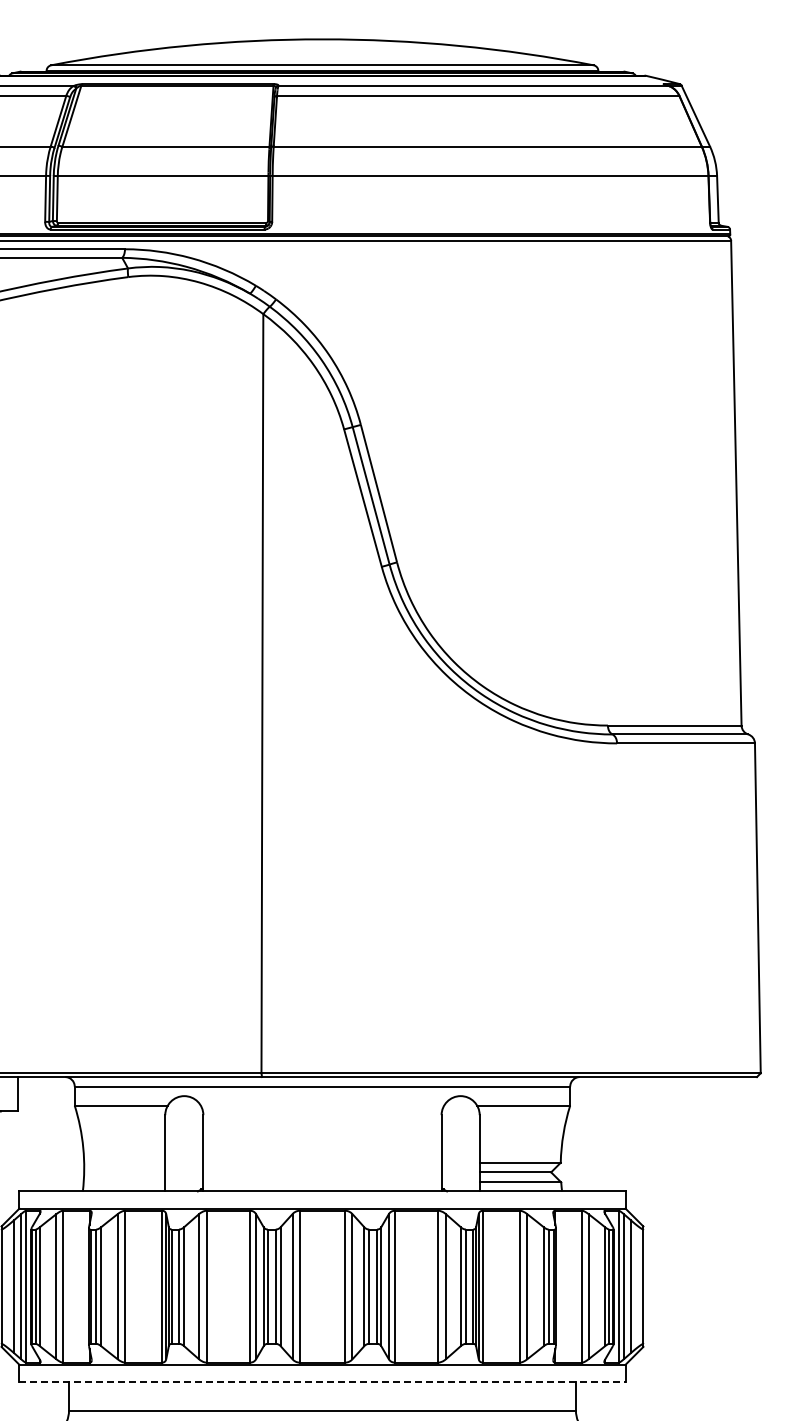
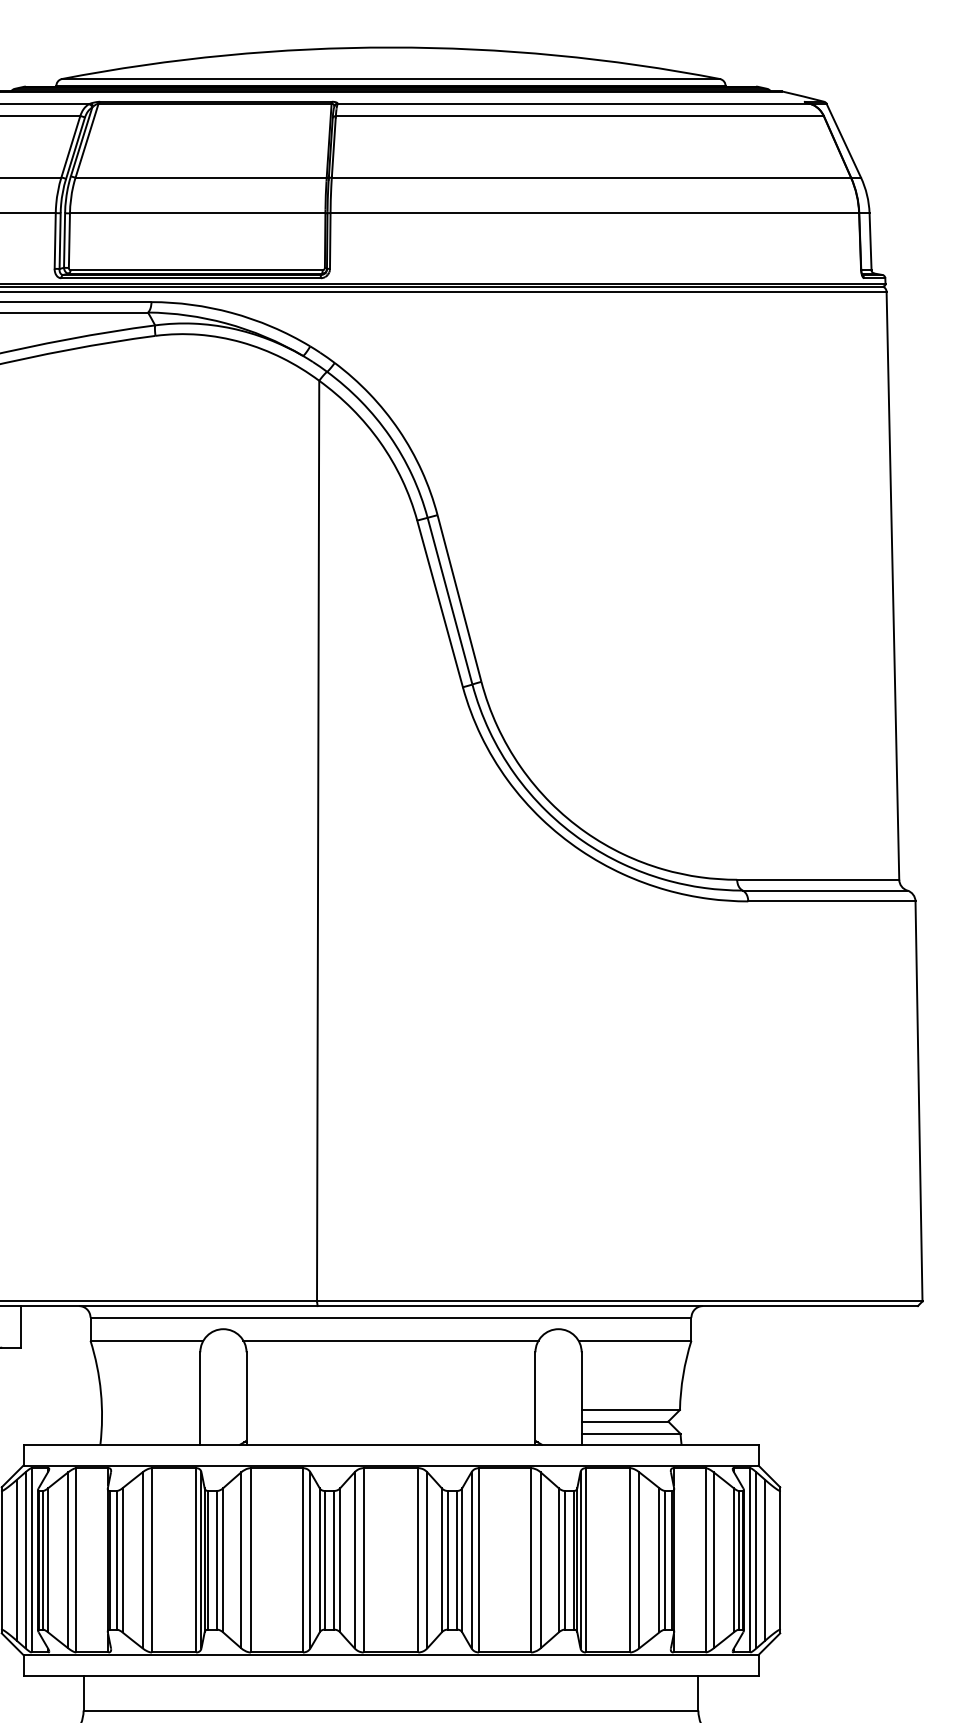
line: (322, 1105) -> (391, 1340), added
line: (322, 1381) -> (391, 1675), dashed -> solid

